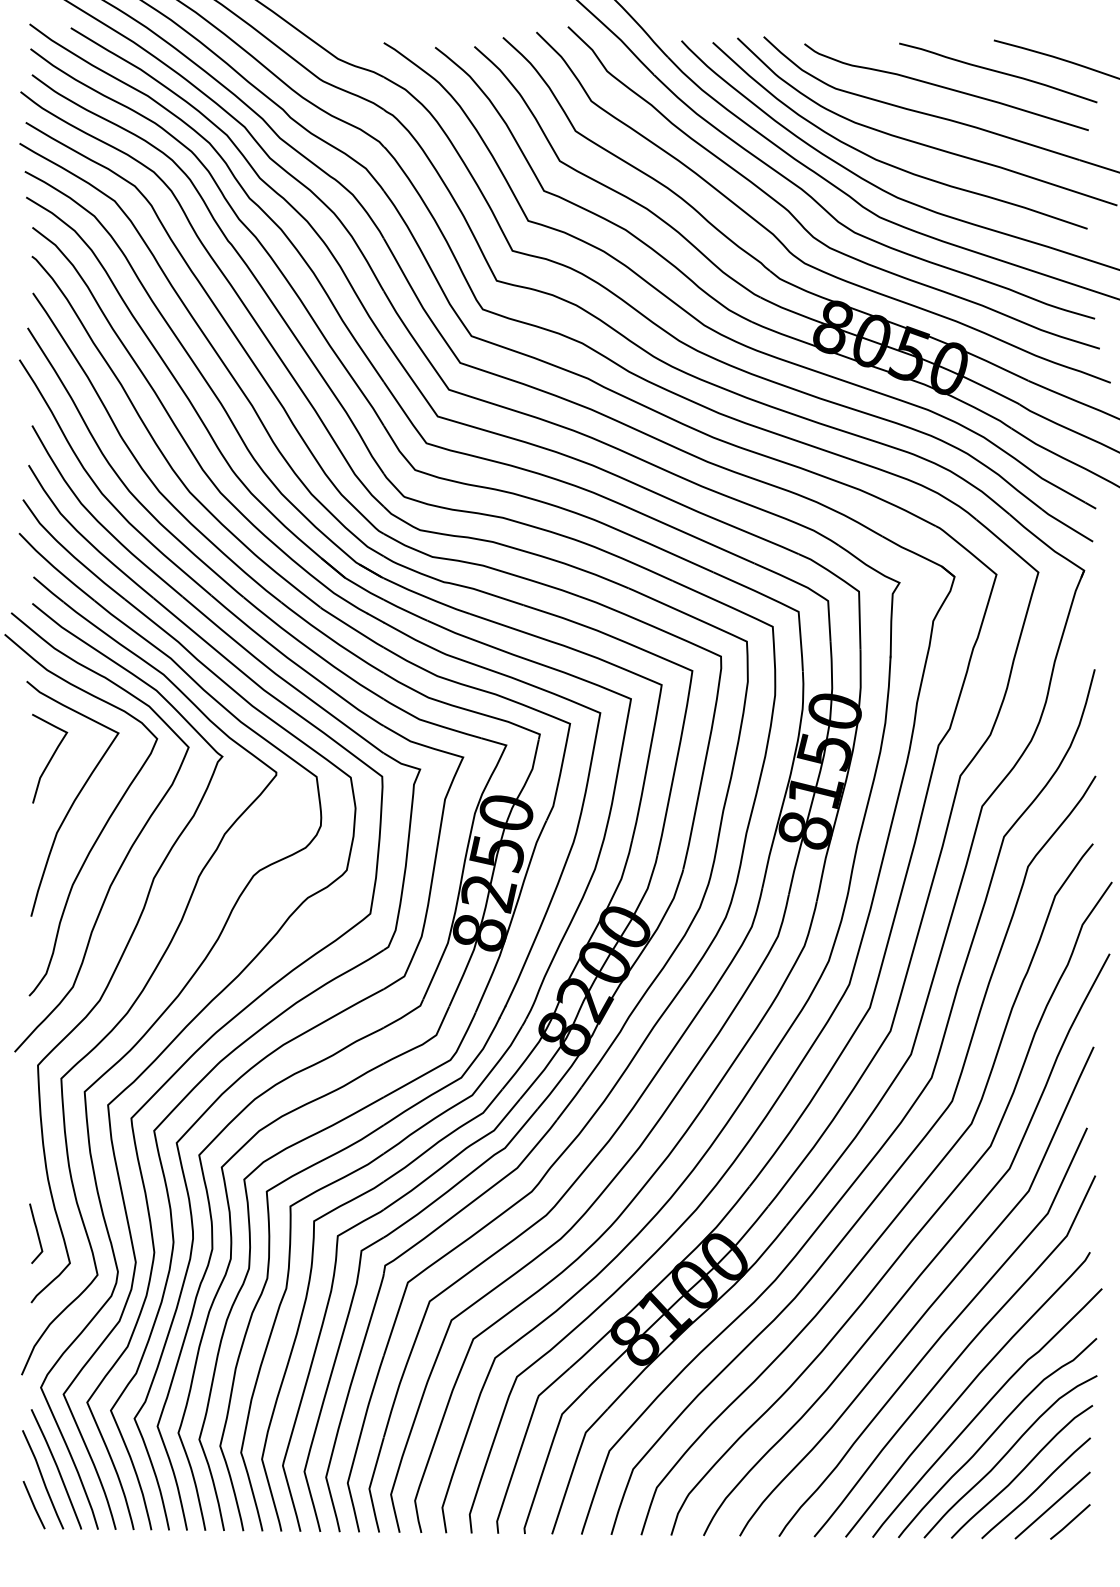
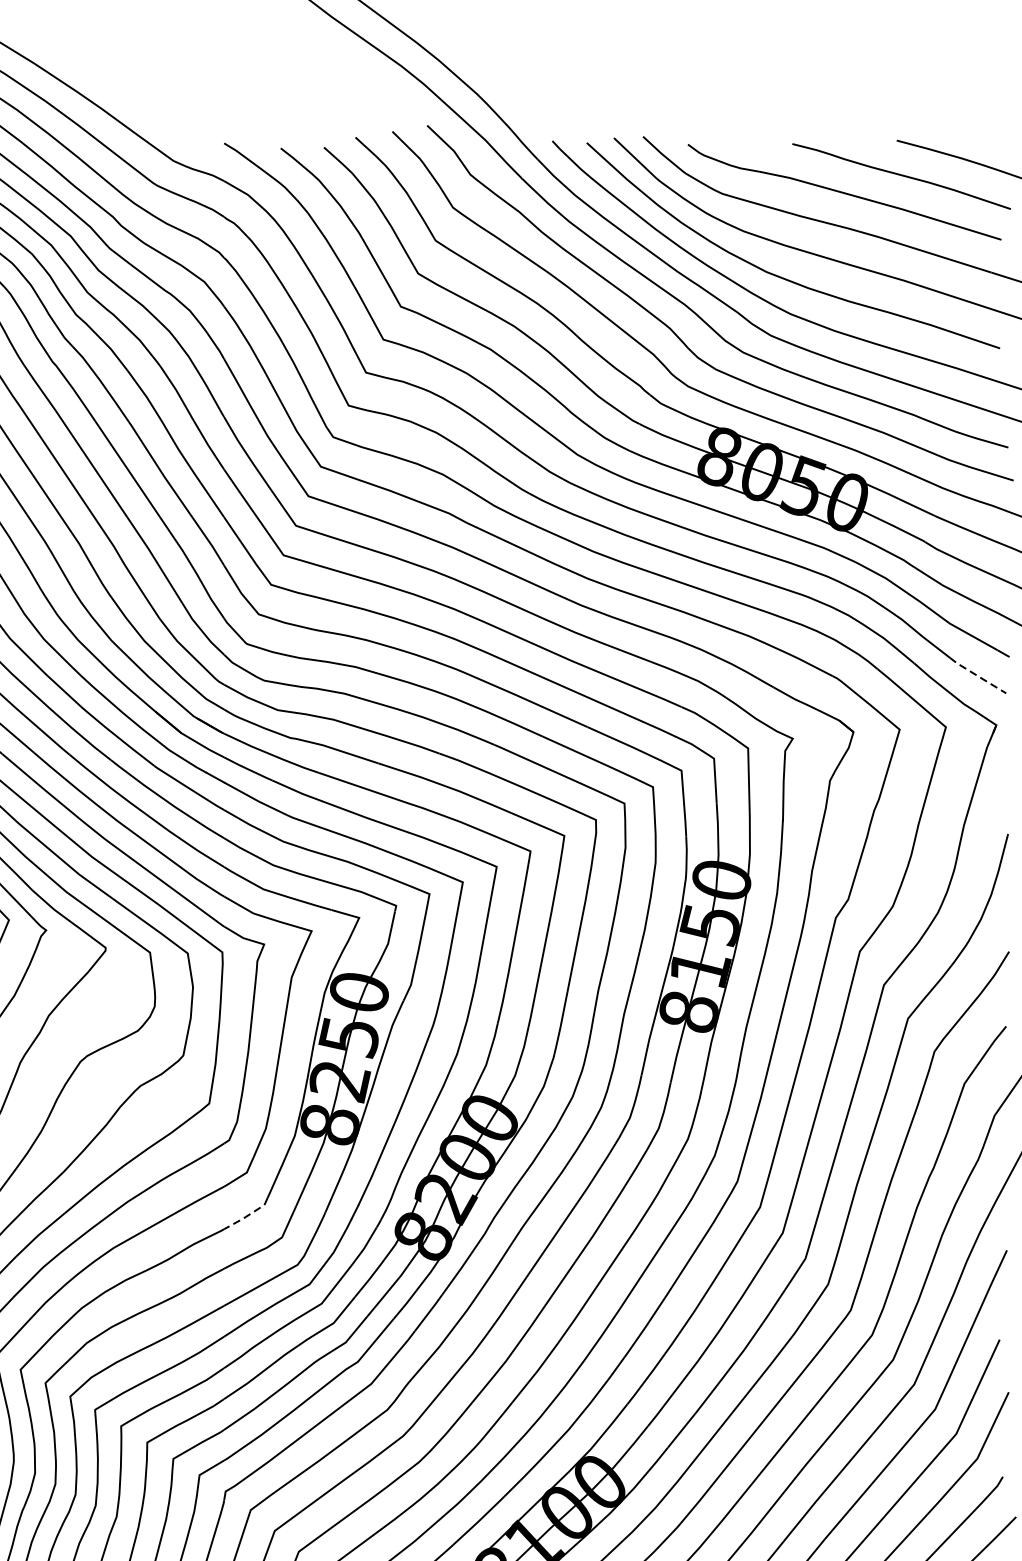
line: (1066, 525) -> (976, 675), solid -> dashed
line: (405, 1015) -> (248, 1215), solid -> dashed

